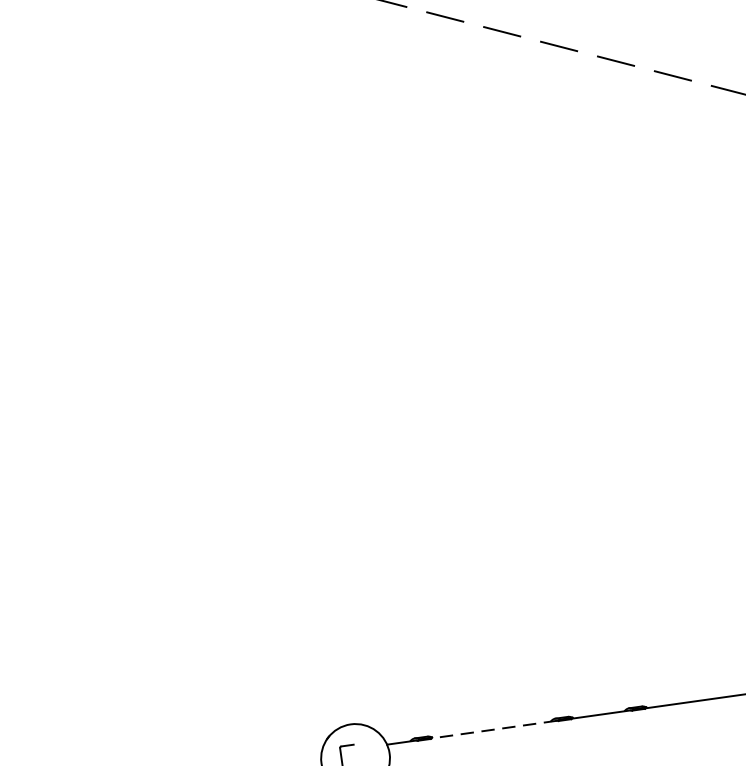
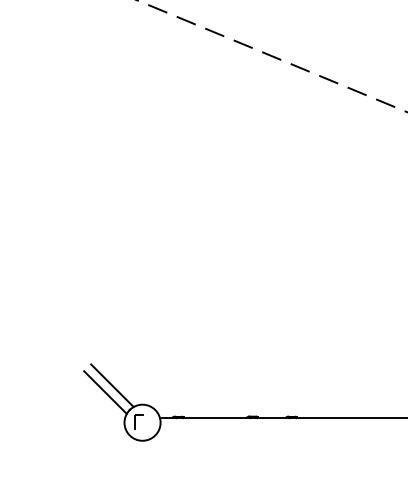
line: (288, 696) -> (112, 385), added
line: (277, 711) -> (105, 392), added
line: (493, 728) -> (216, 417), dashed -> solid

